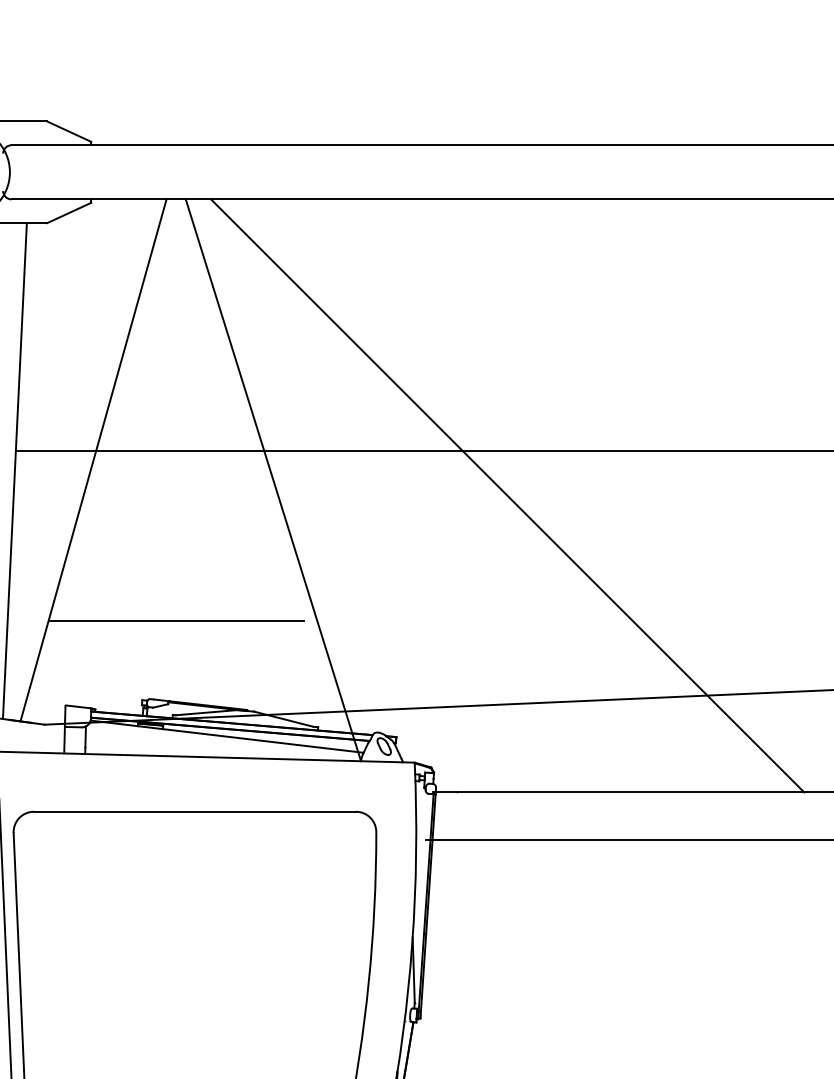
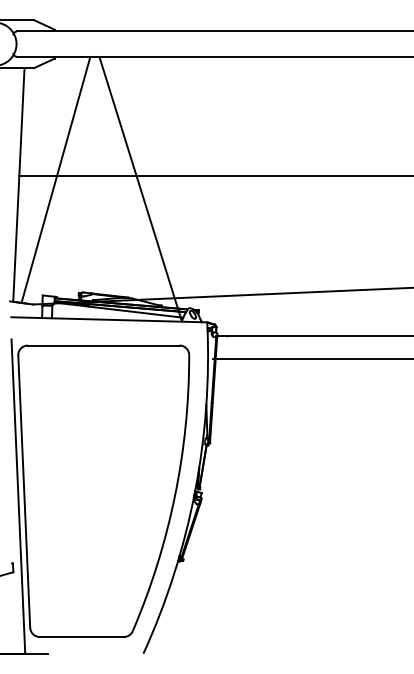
line: (506, 495) -> (250, 196), removed
line: (175, 620) -> (94, 255), removed

